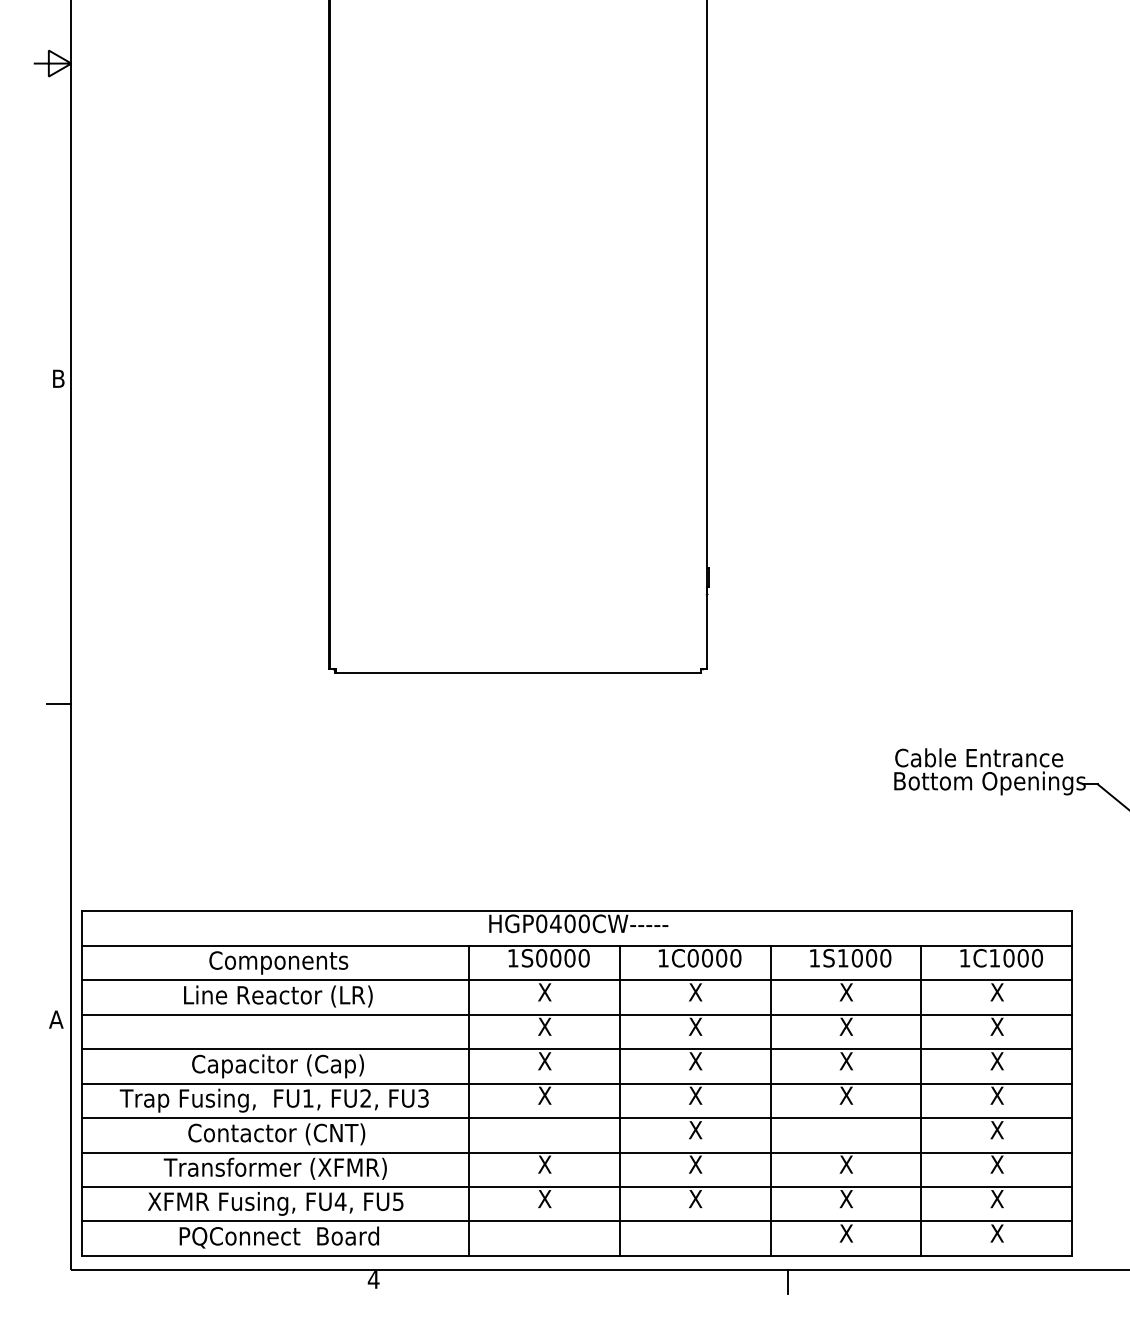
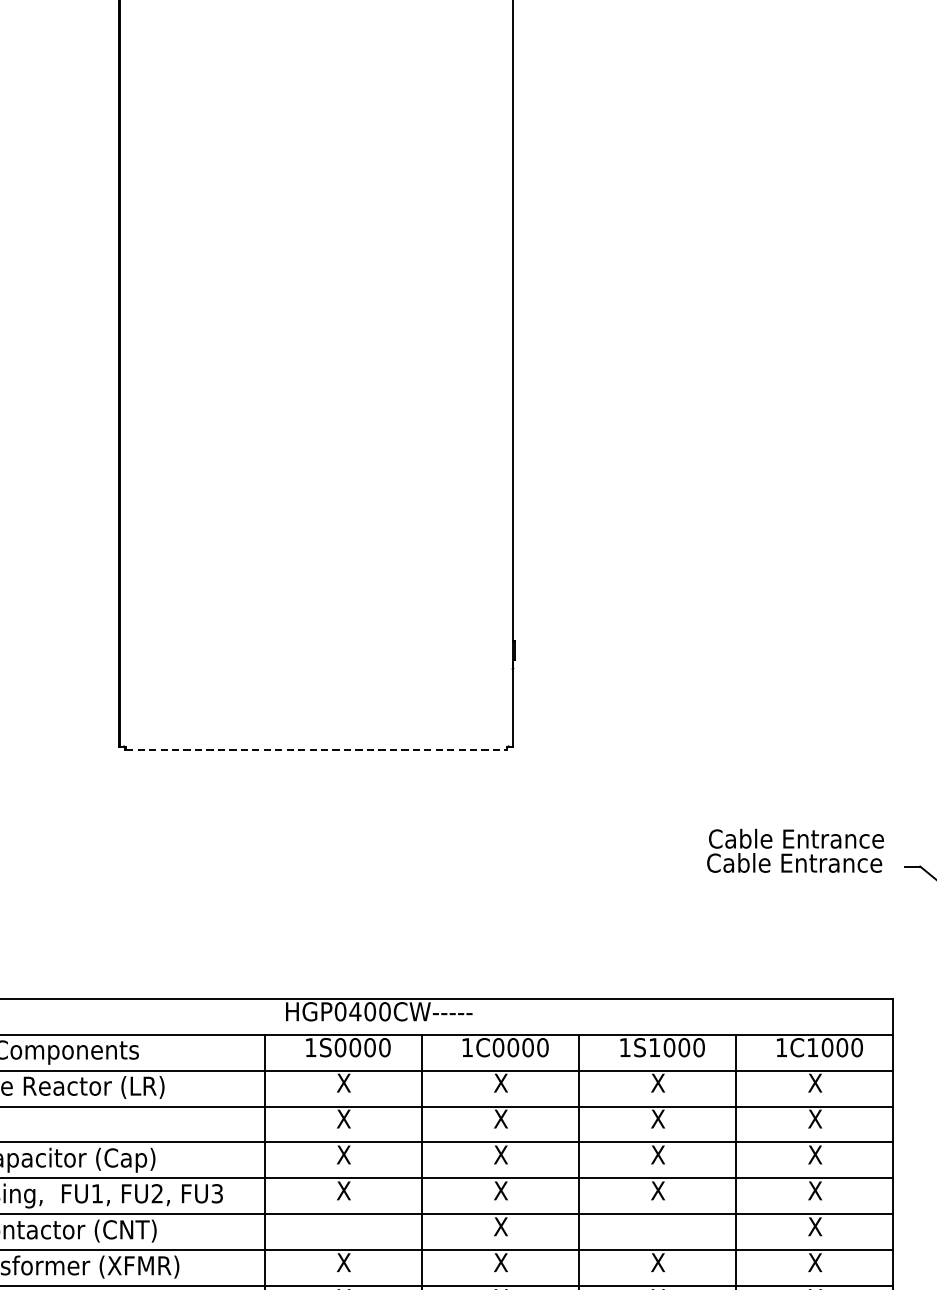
line: (518, 673) -> (316, 750), solid -> dashed
text: (989, 783) -> (807, 865), Bottom Openings -> Cable Entrance

